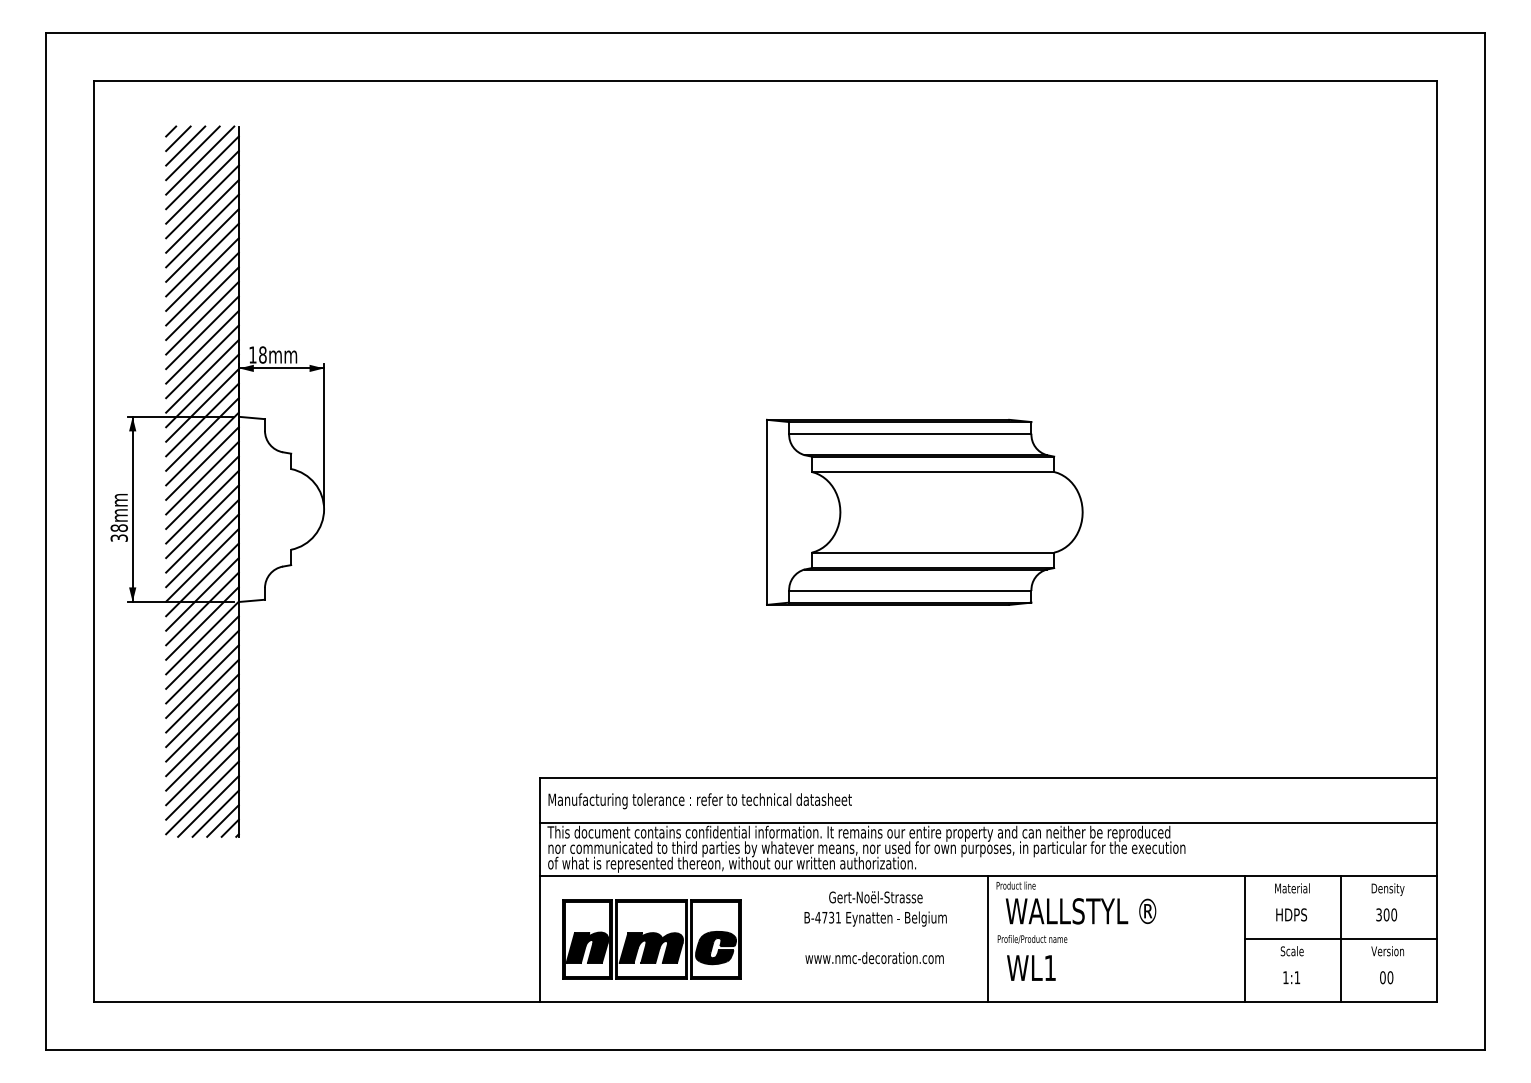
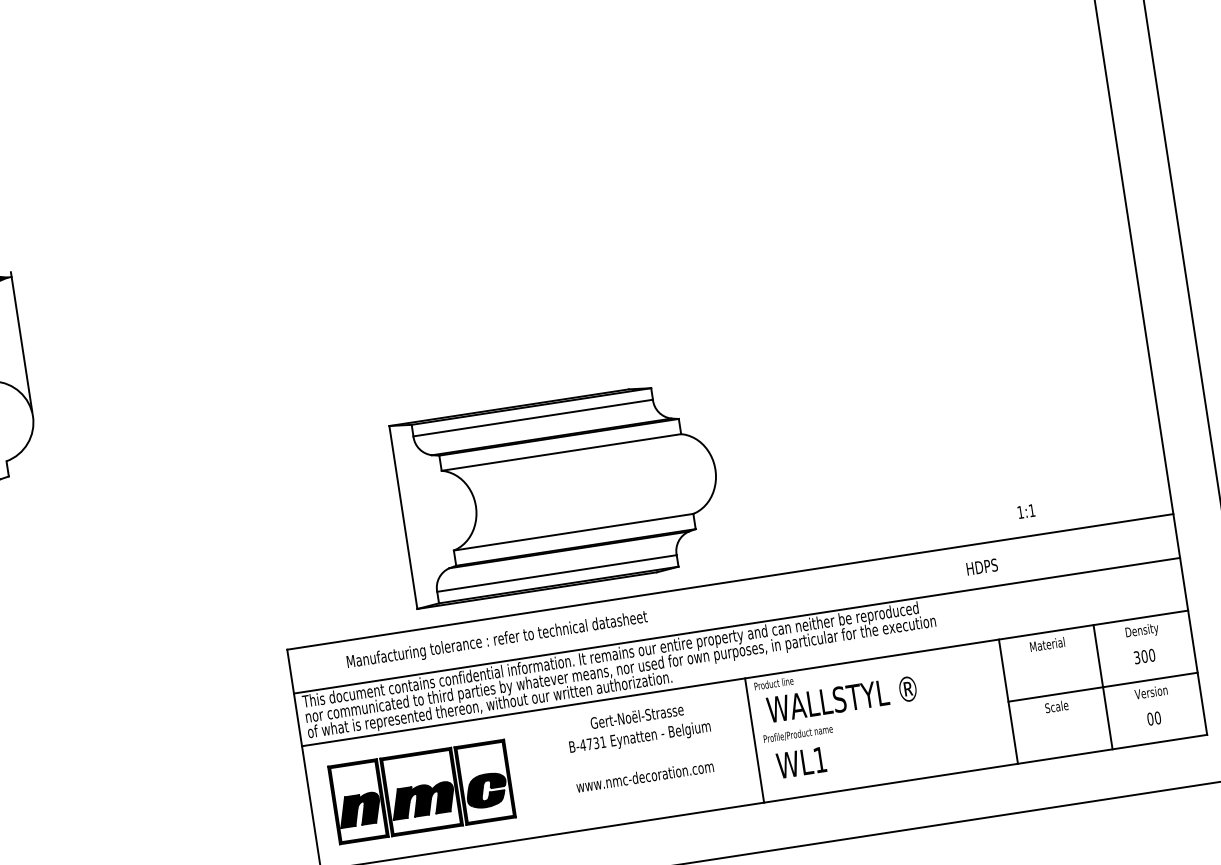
part: (924, 511) -> (558, 492), moved
text: (699, 801) -> (496, 640), moved
text: (1291, 914) -> (982, 566), moved
text: (1291, 977) -> (1026, 511), moved

